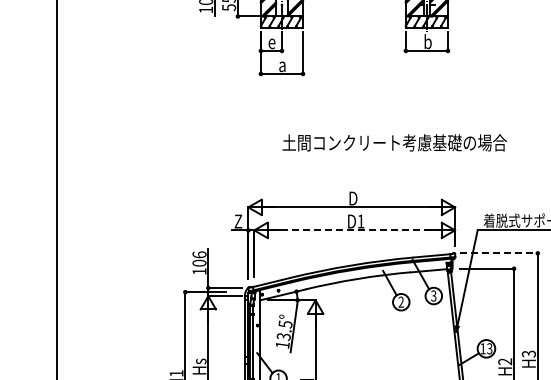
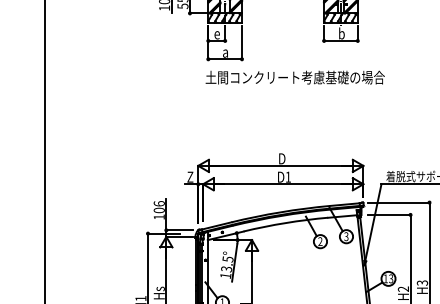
text: (394, 142) -> (295, 77), moved
line: (355, 230) -> (283, 184), dashed -> solid
line: (499, 253) -> (398, 202), dashed -> solid

